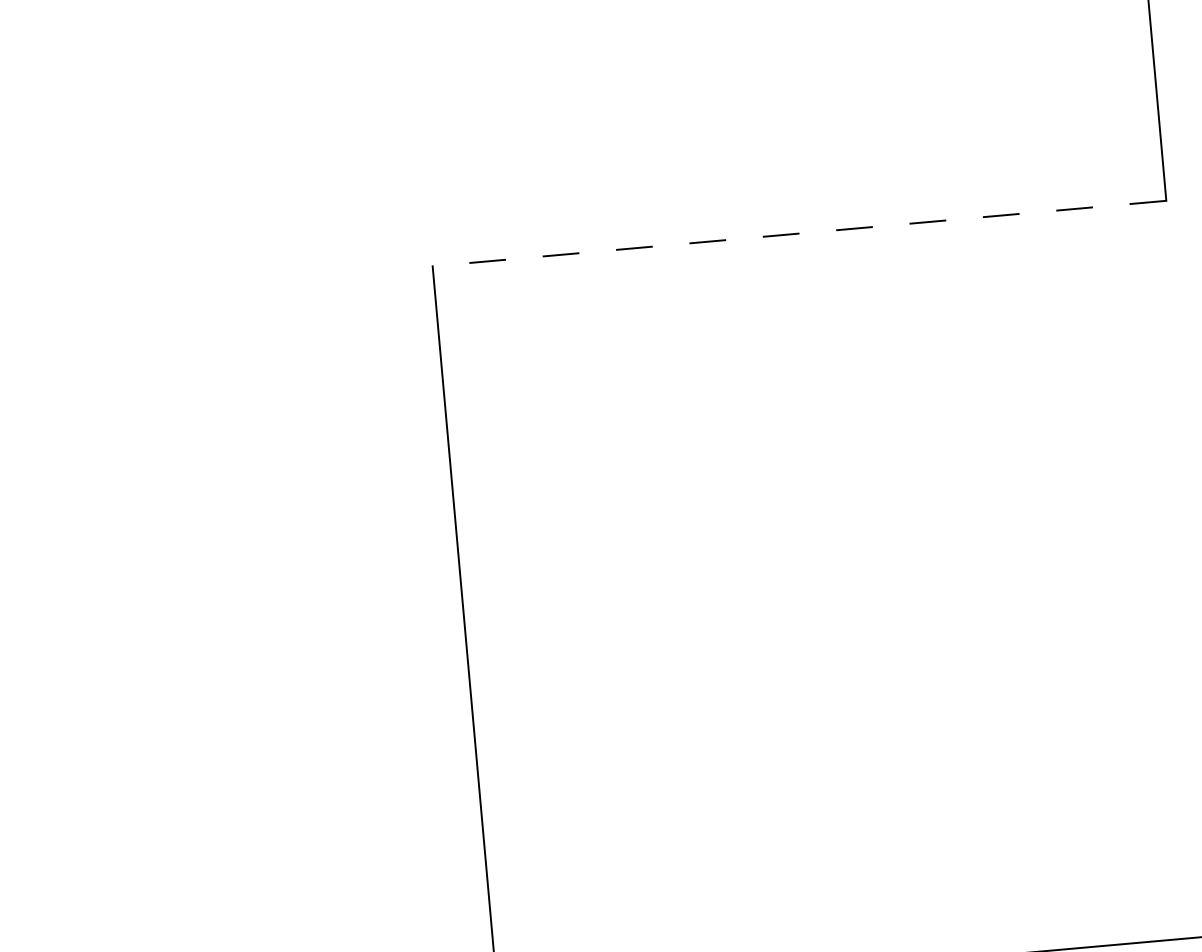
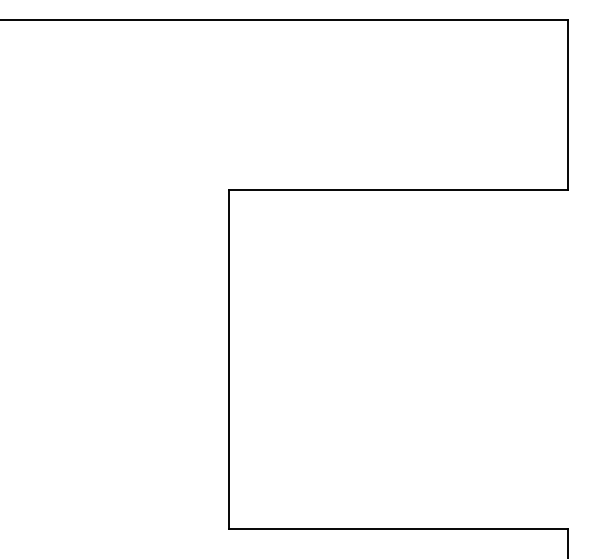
line: (798, 233) -> (398, 189), dashed -> solid

